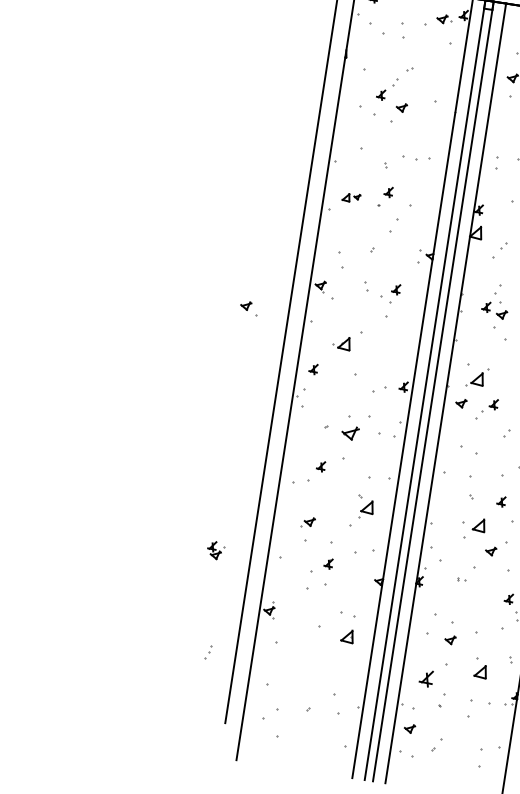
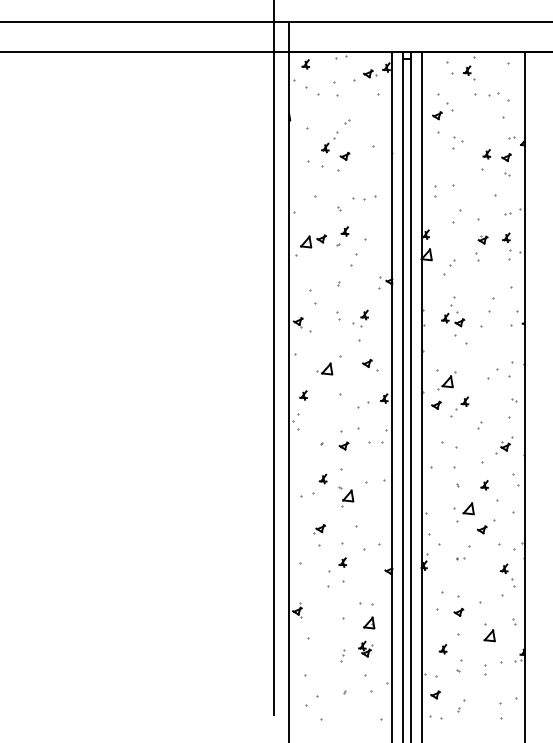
part: (351, 197) -> (313, 241), size x1.67
part: (249, 308) -> (370, 365), moved
part: (349, 432) -> (343, 445), size x0.62
part: (365, 507) -> (346, 496), moved
part: (215, 549) -> (365, 648), moved
part: (207, 652) -> (342, 655), moved
part: (425, 678) -> (442, 649), size x0.62
part: (470, 708) -> (485, 669), size x0.62

